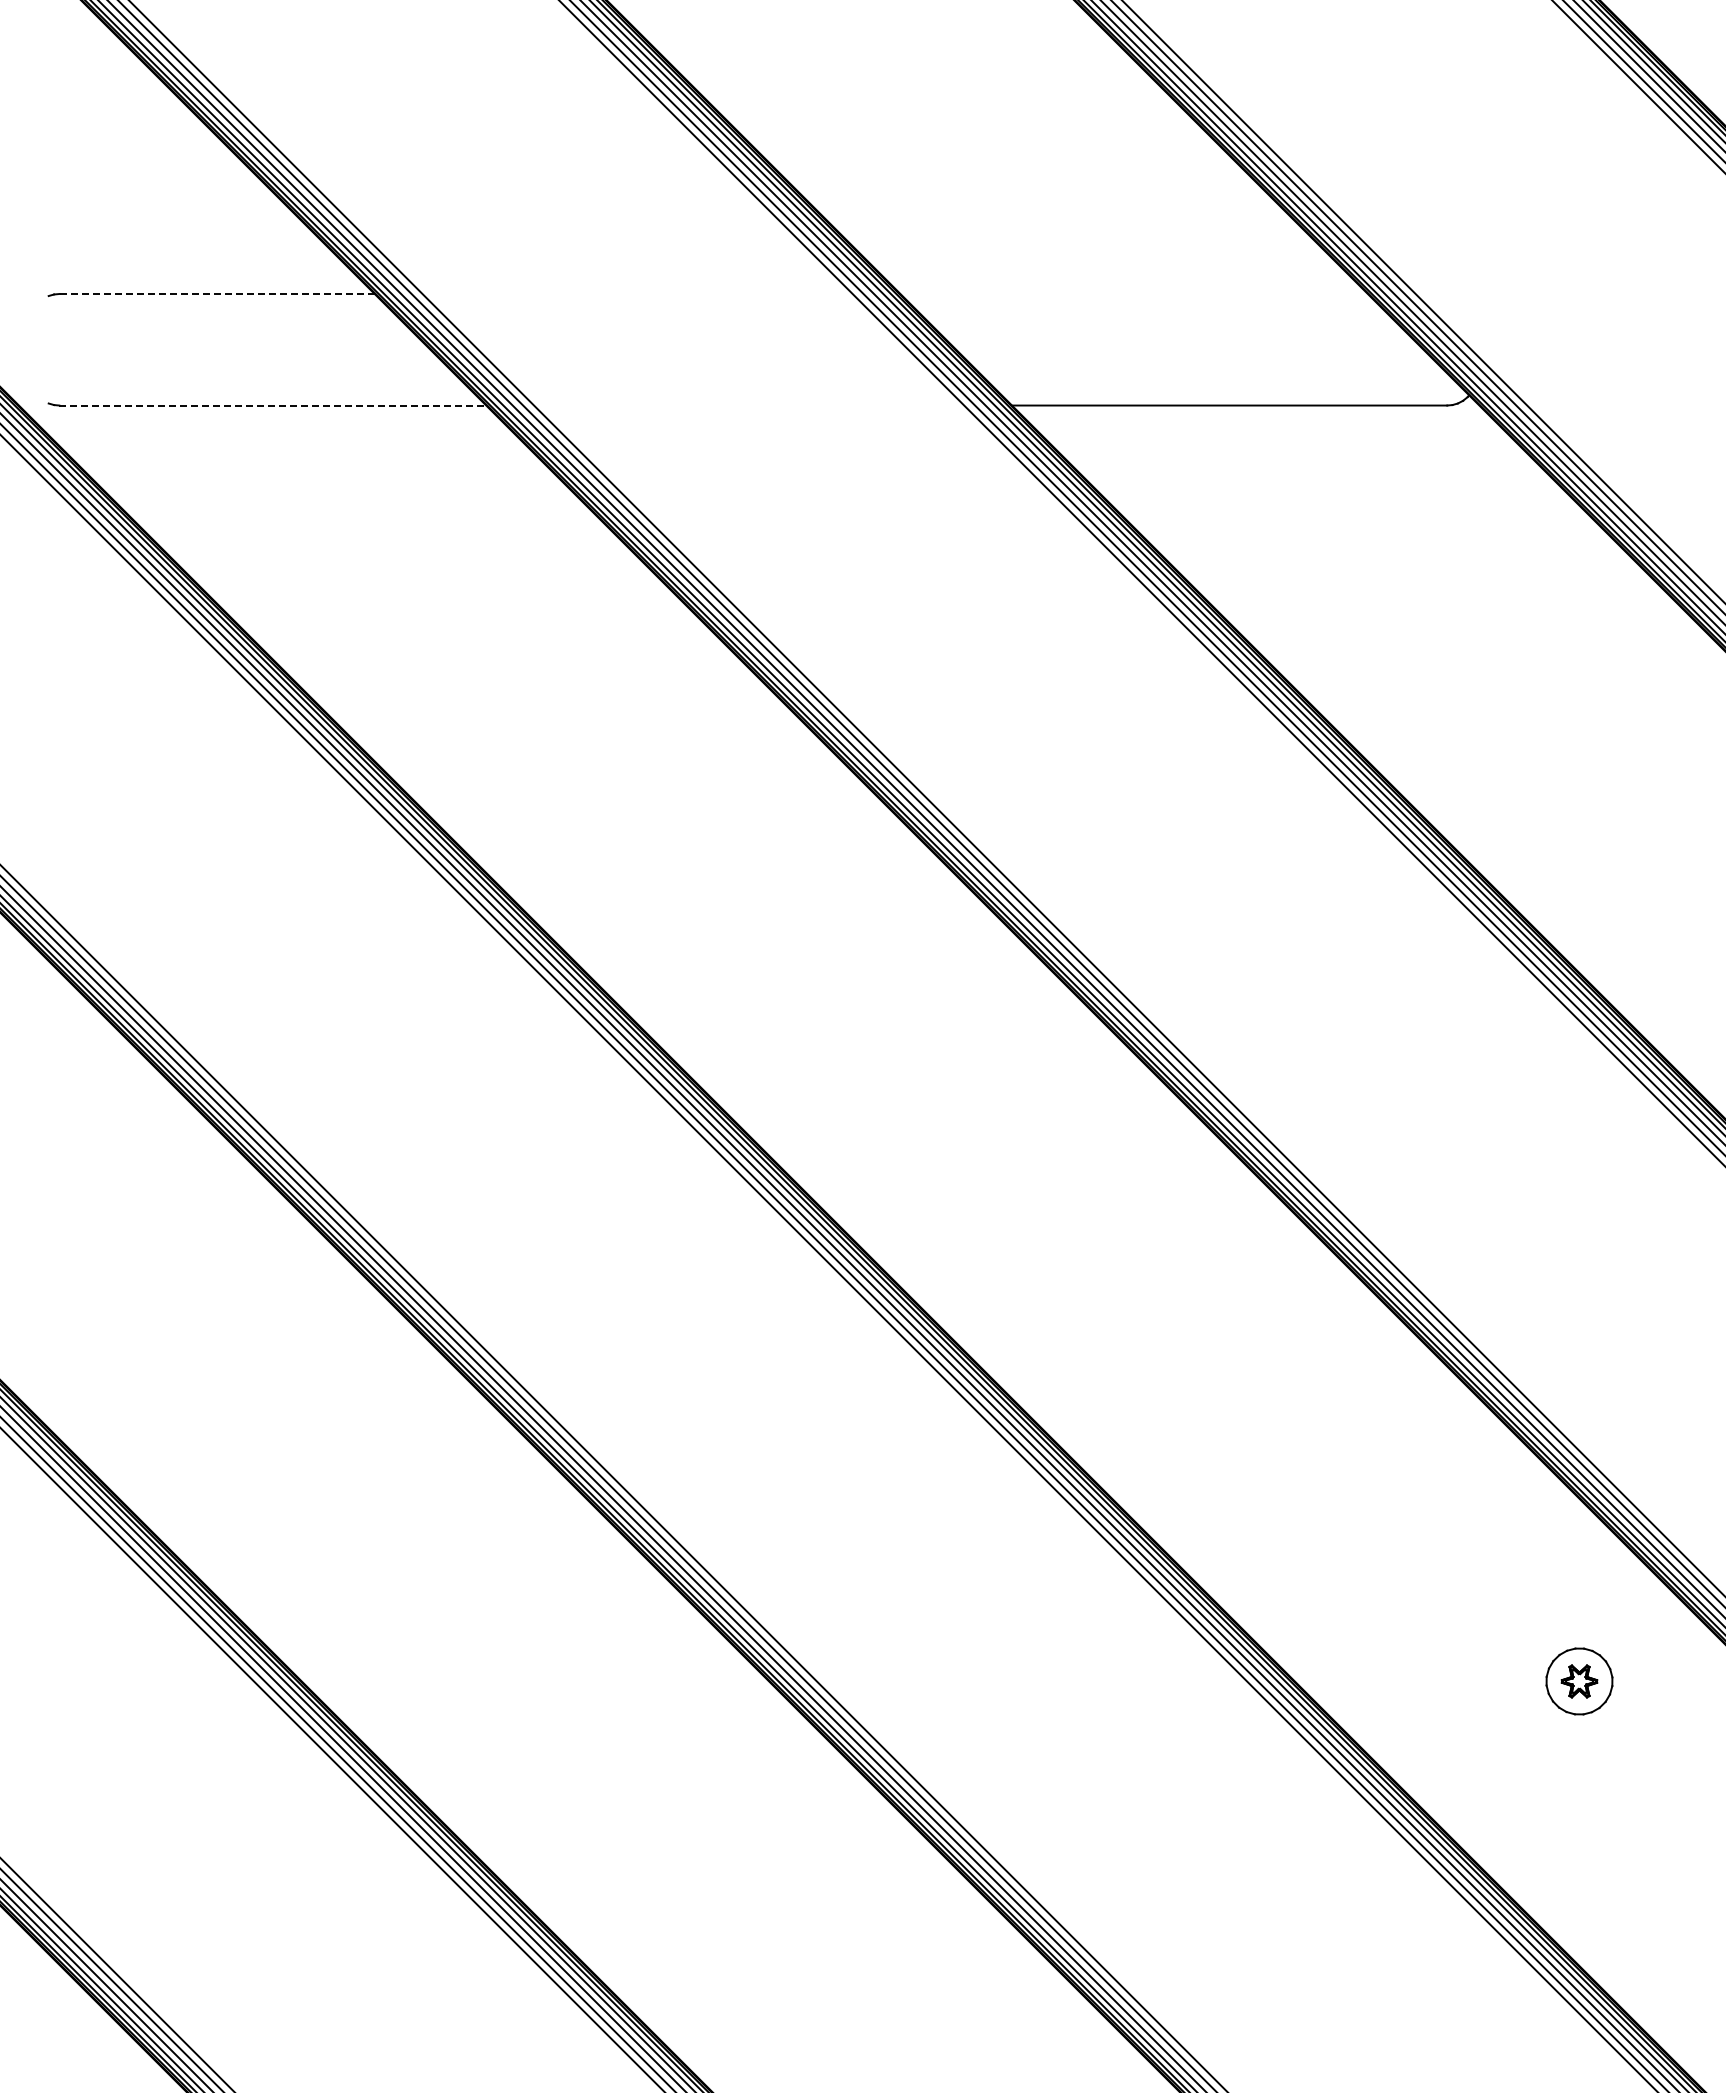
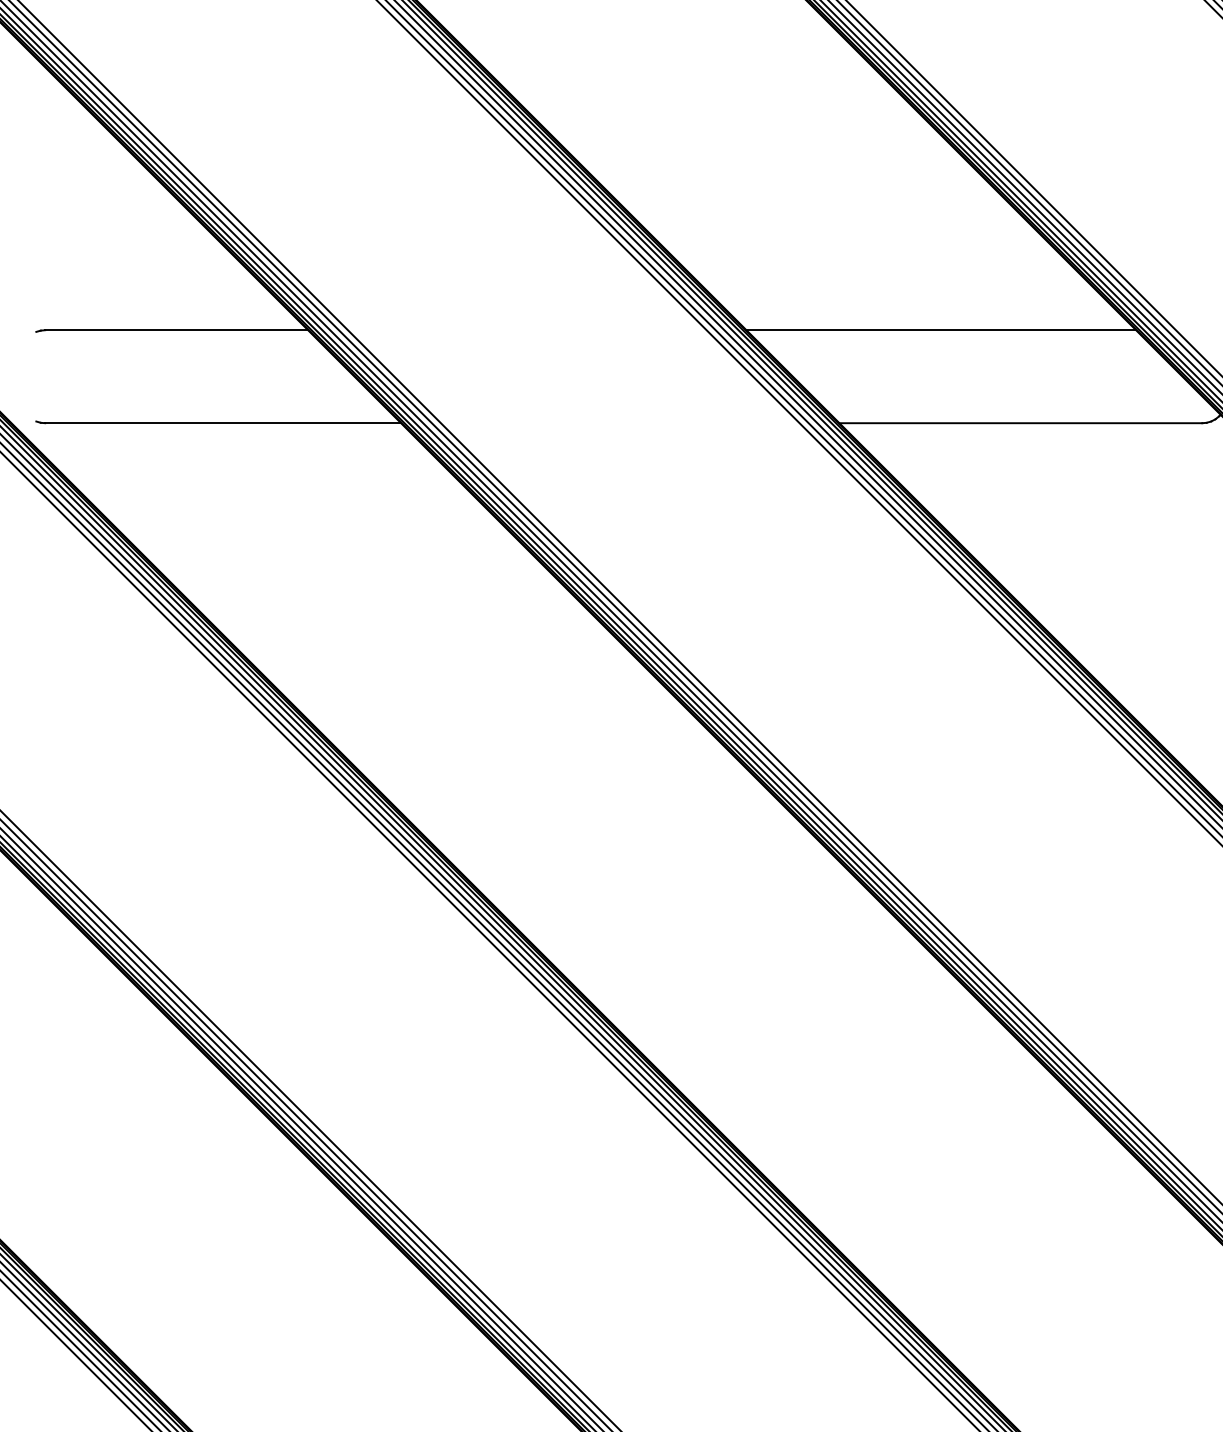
line: (217, 294) -> (177, 330), dashed -> solid
line: (1133, 294) -> (940, 330), added
line: (273, 405) -> (223, 423), dashed -> solid

